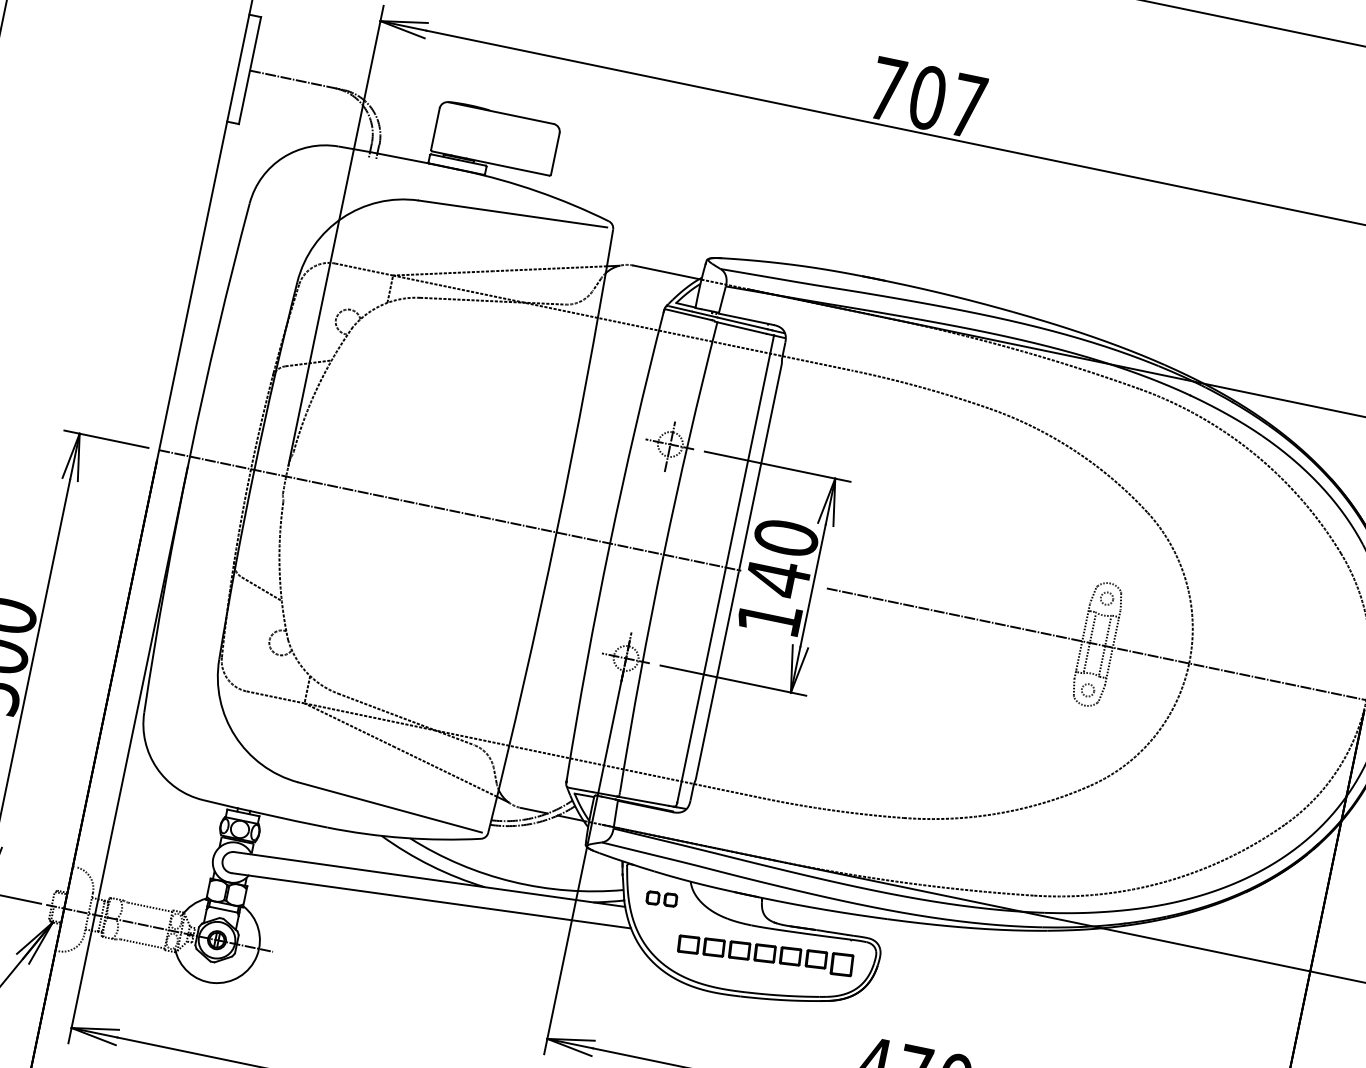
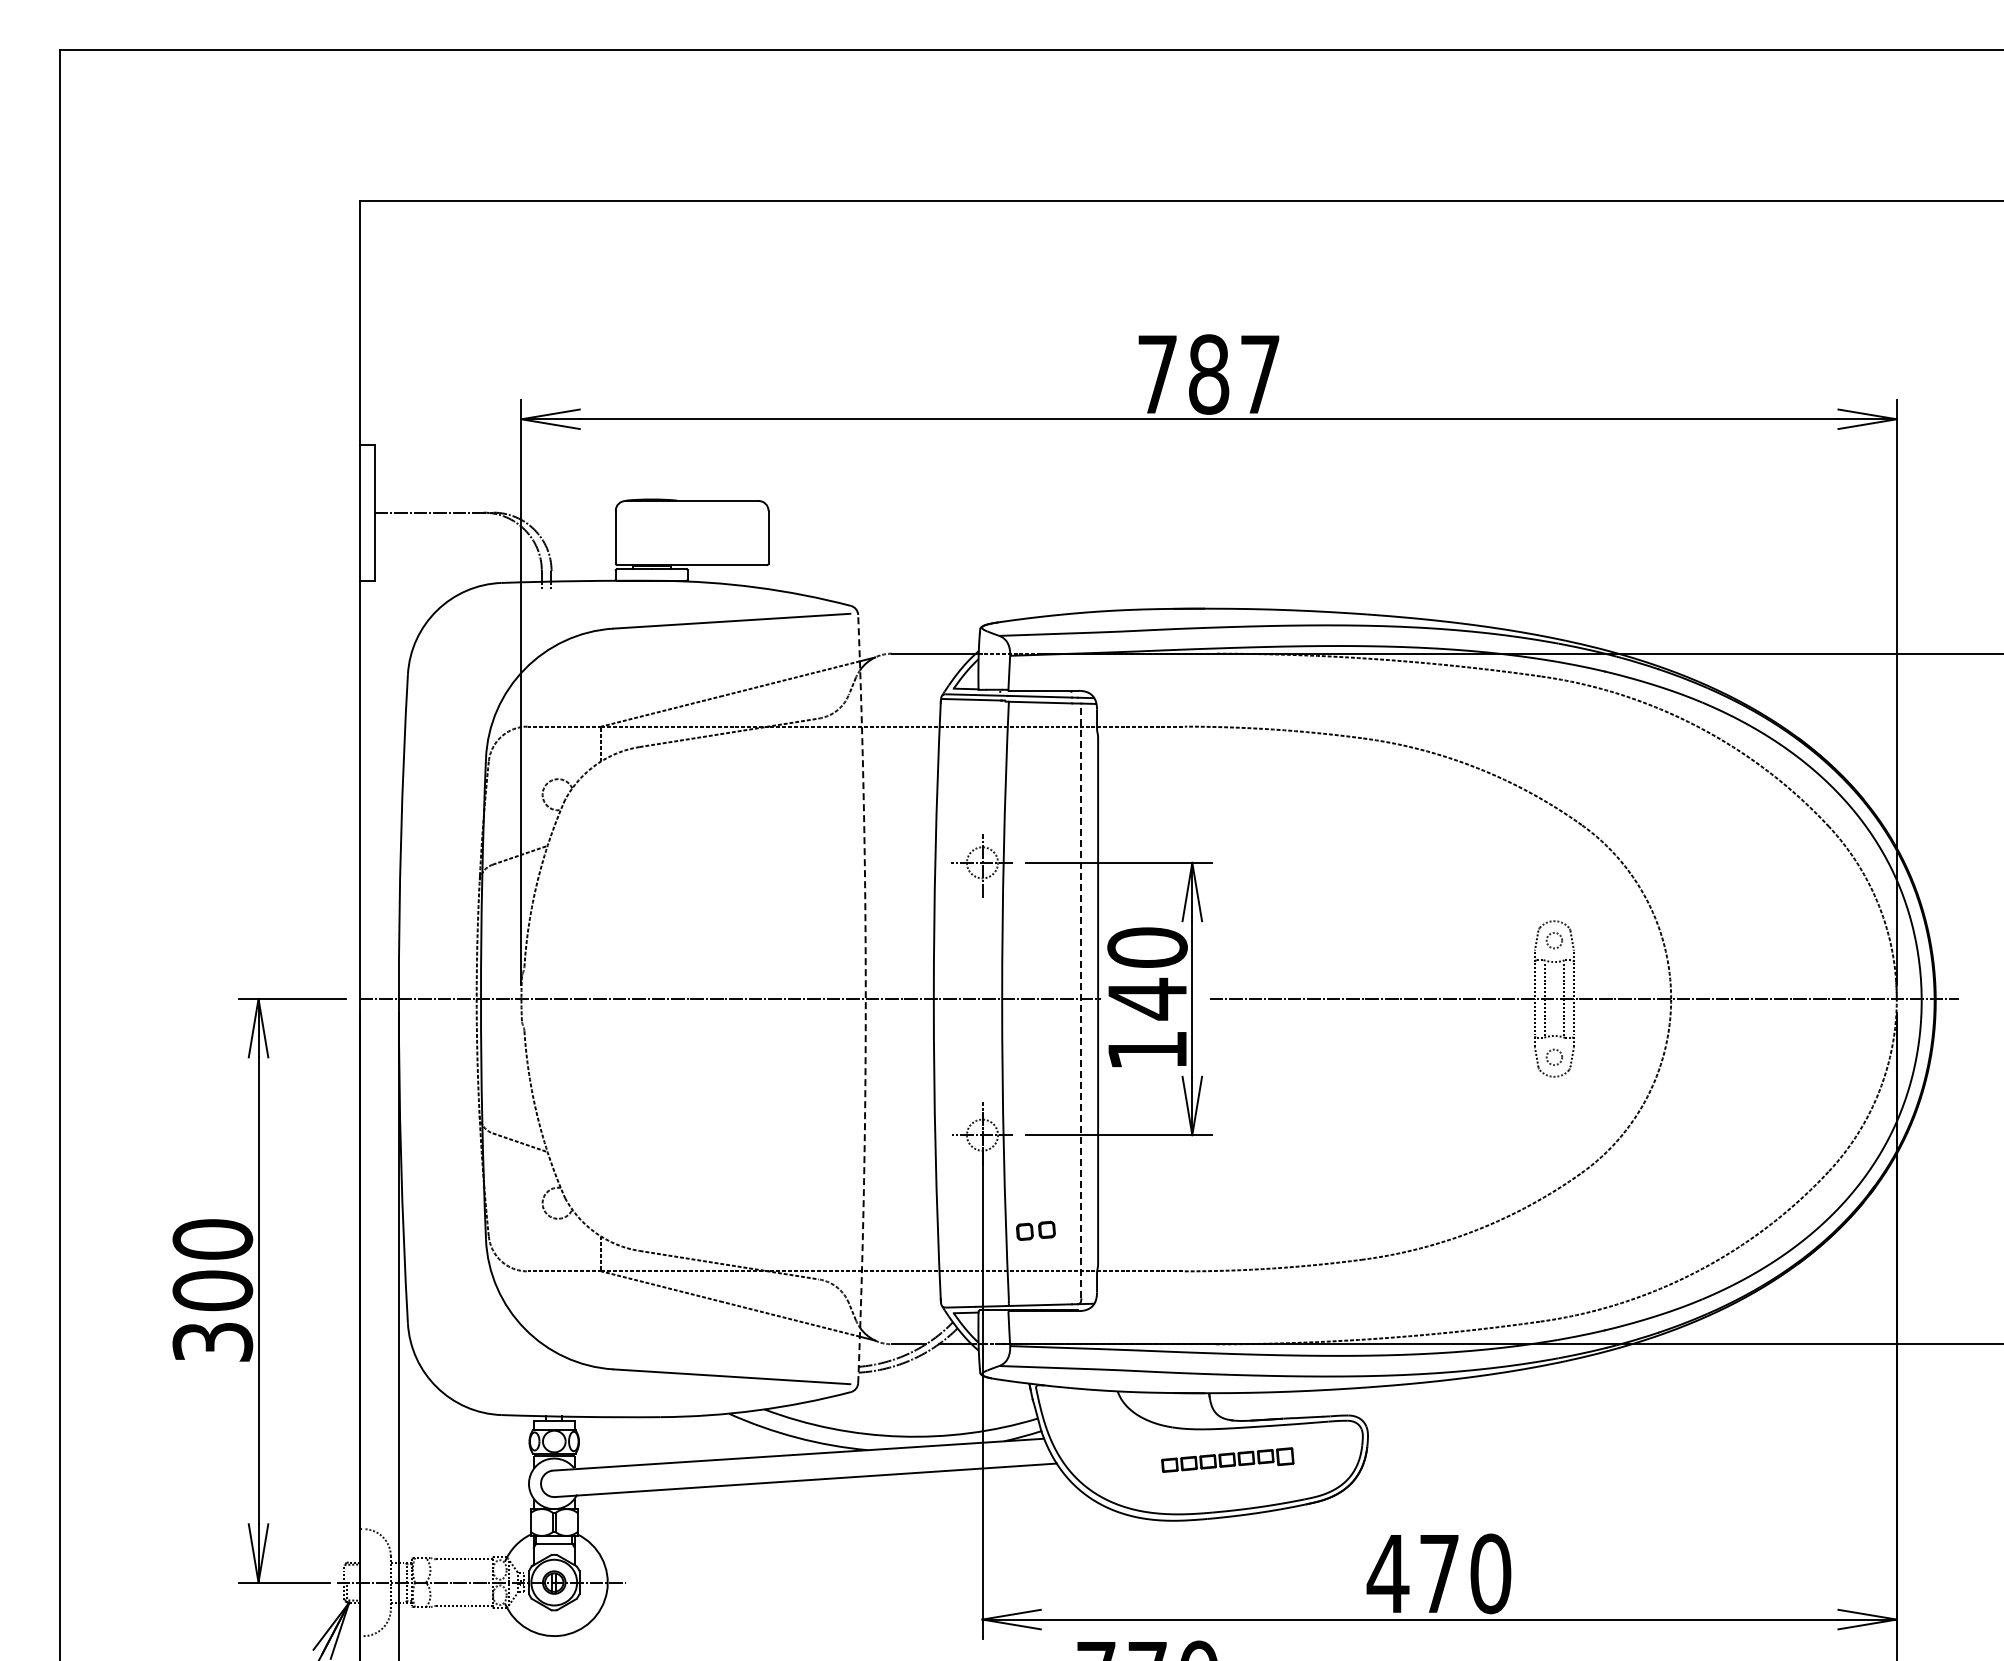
text: (927, 97) -> (1208, 374), 707 -> 787
arc: (556, 532) -> (865, 999), solid -> dashed
line: (725, 568) -> (1081, 1000), solid -> dashed
part: (661, 898) -> (1035, 1230), moved
part: (765, 953) -> (1227, 1459), size x0.6

